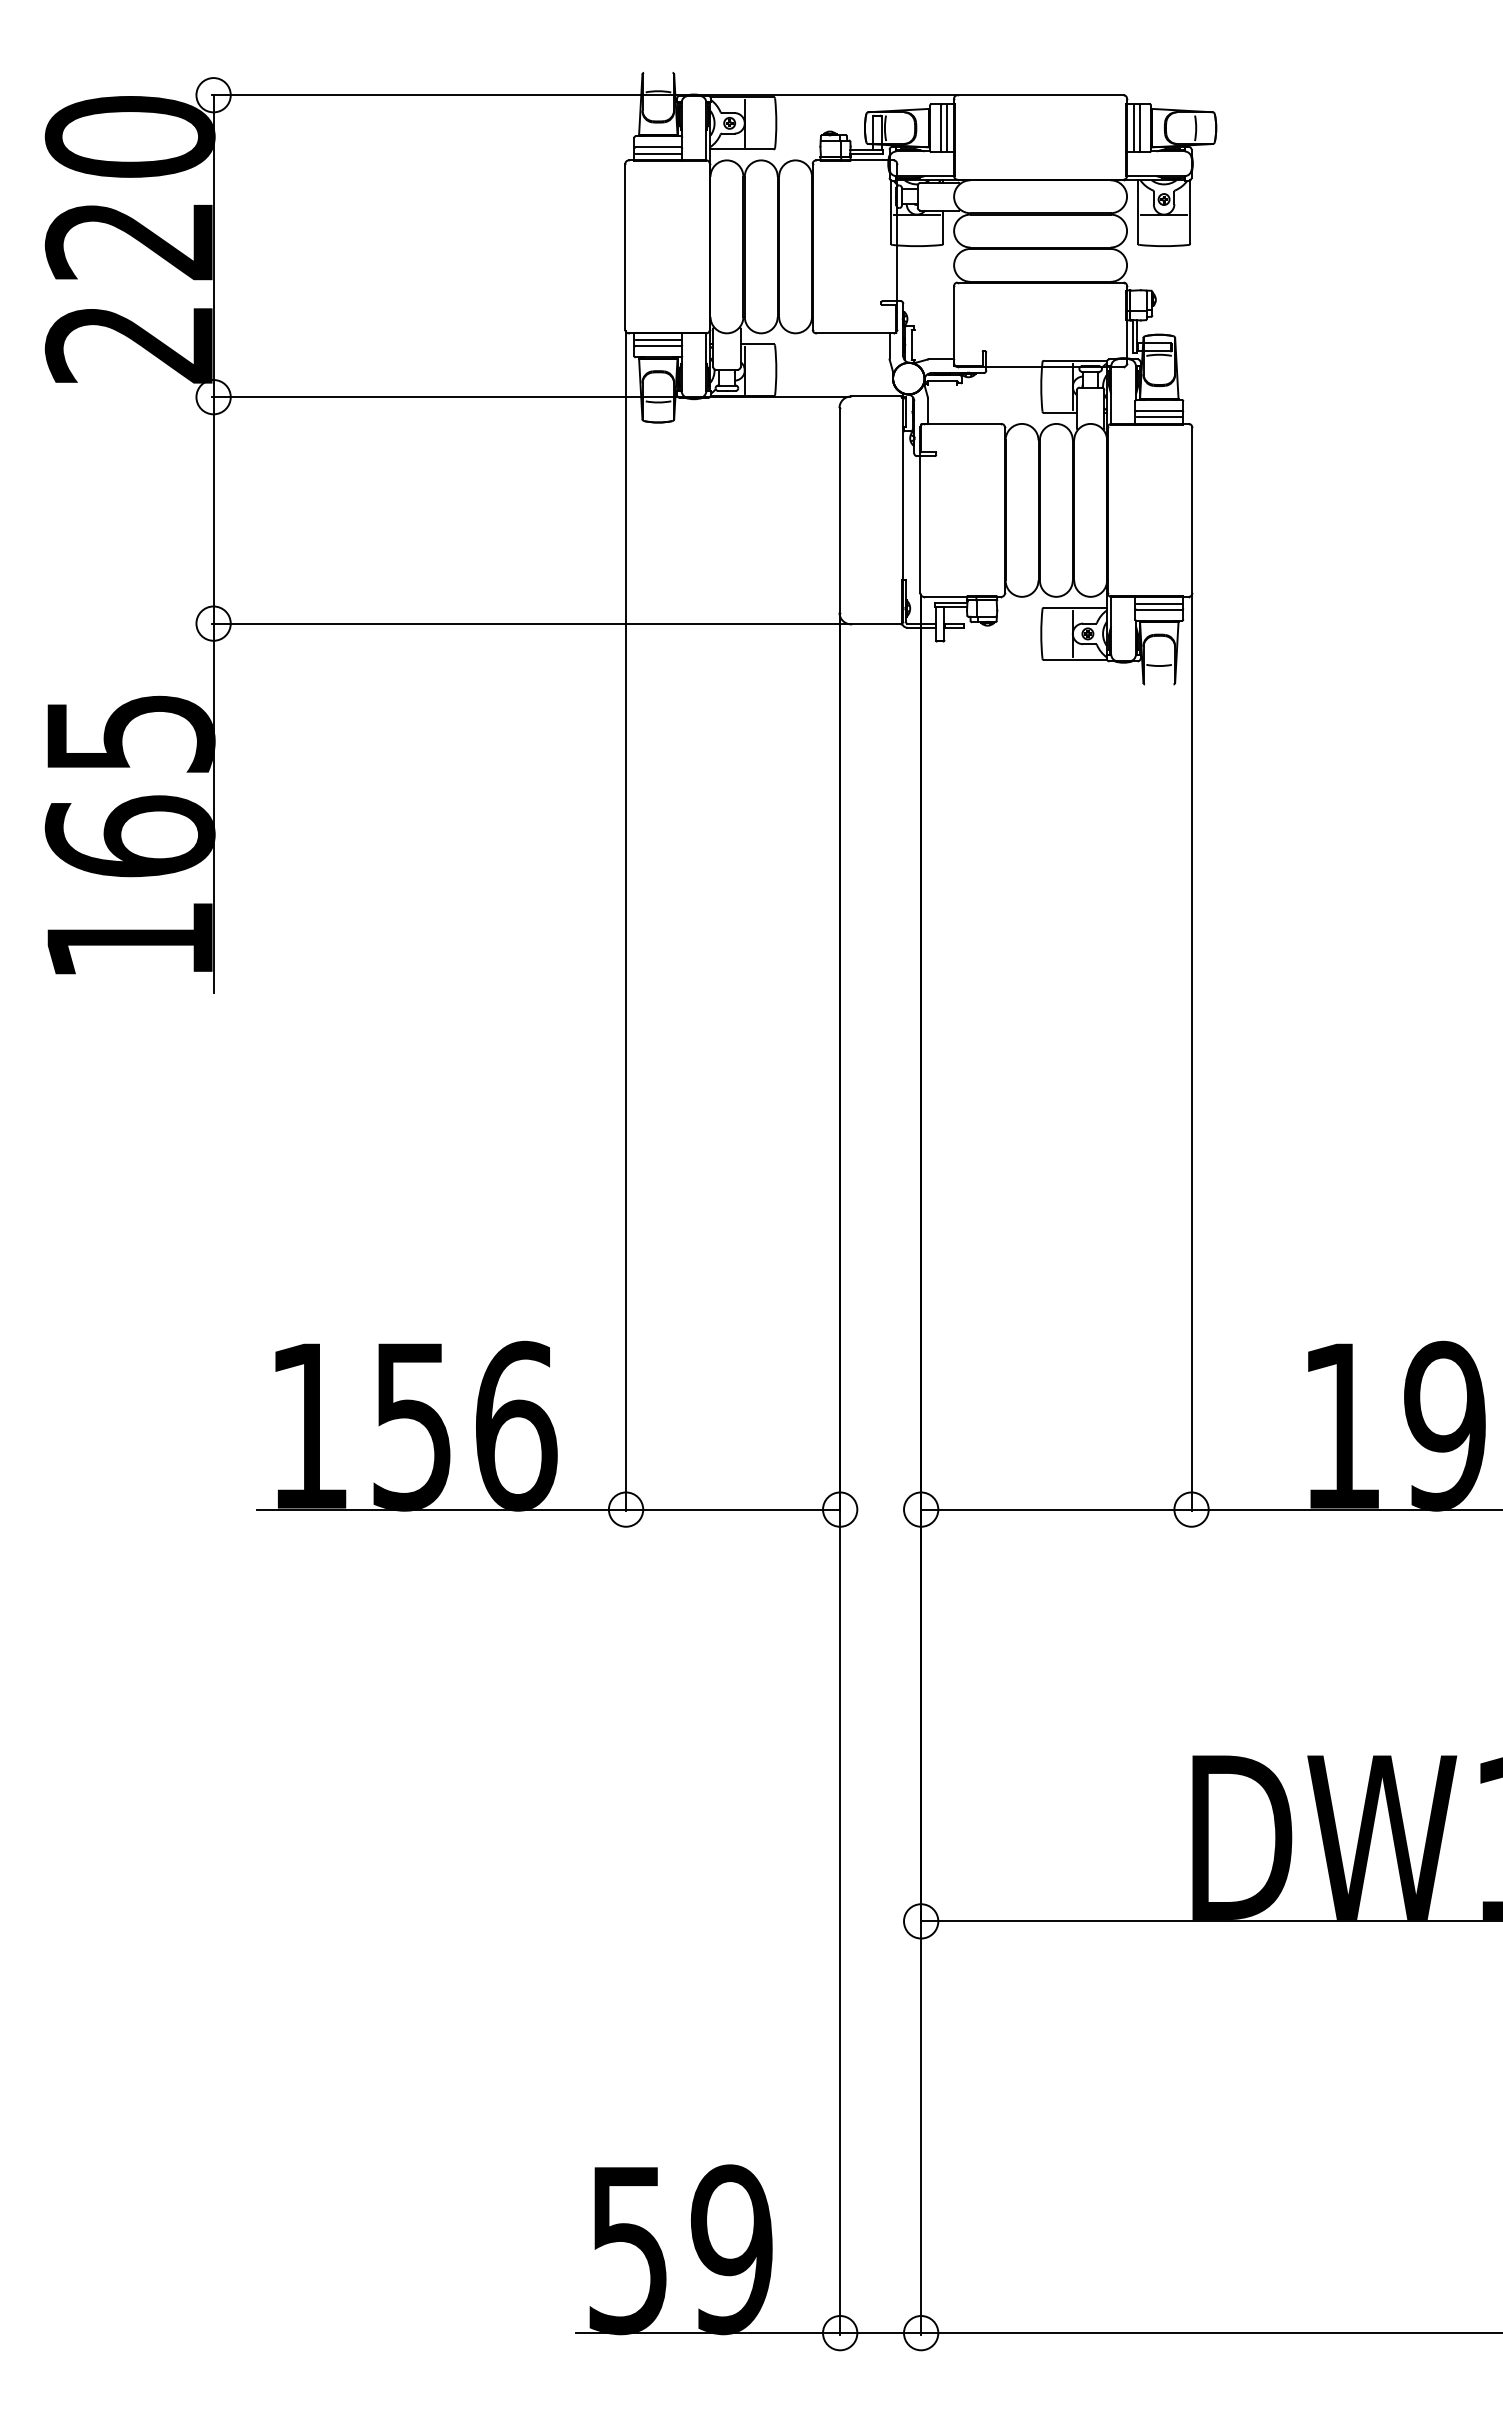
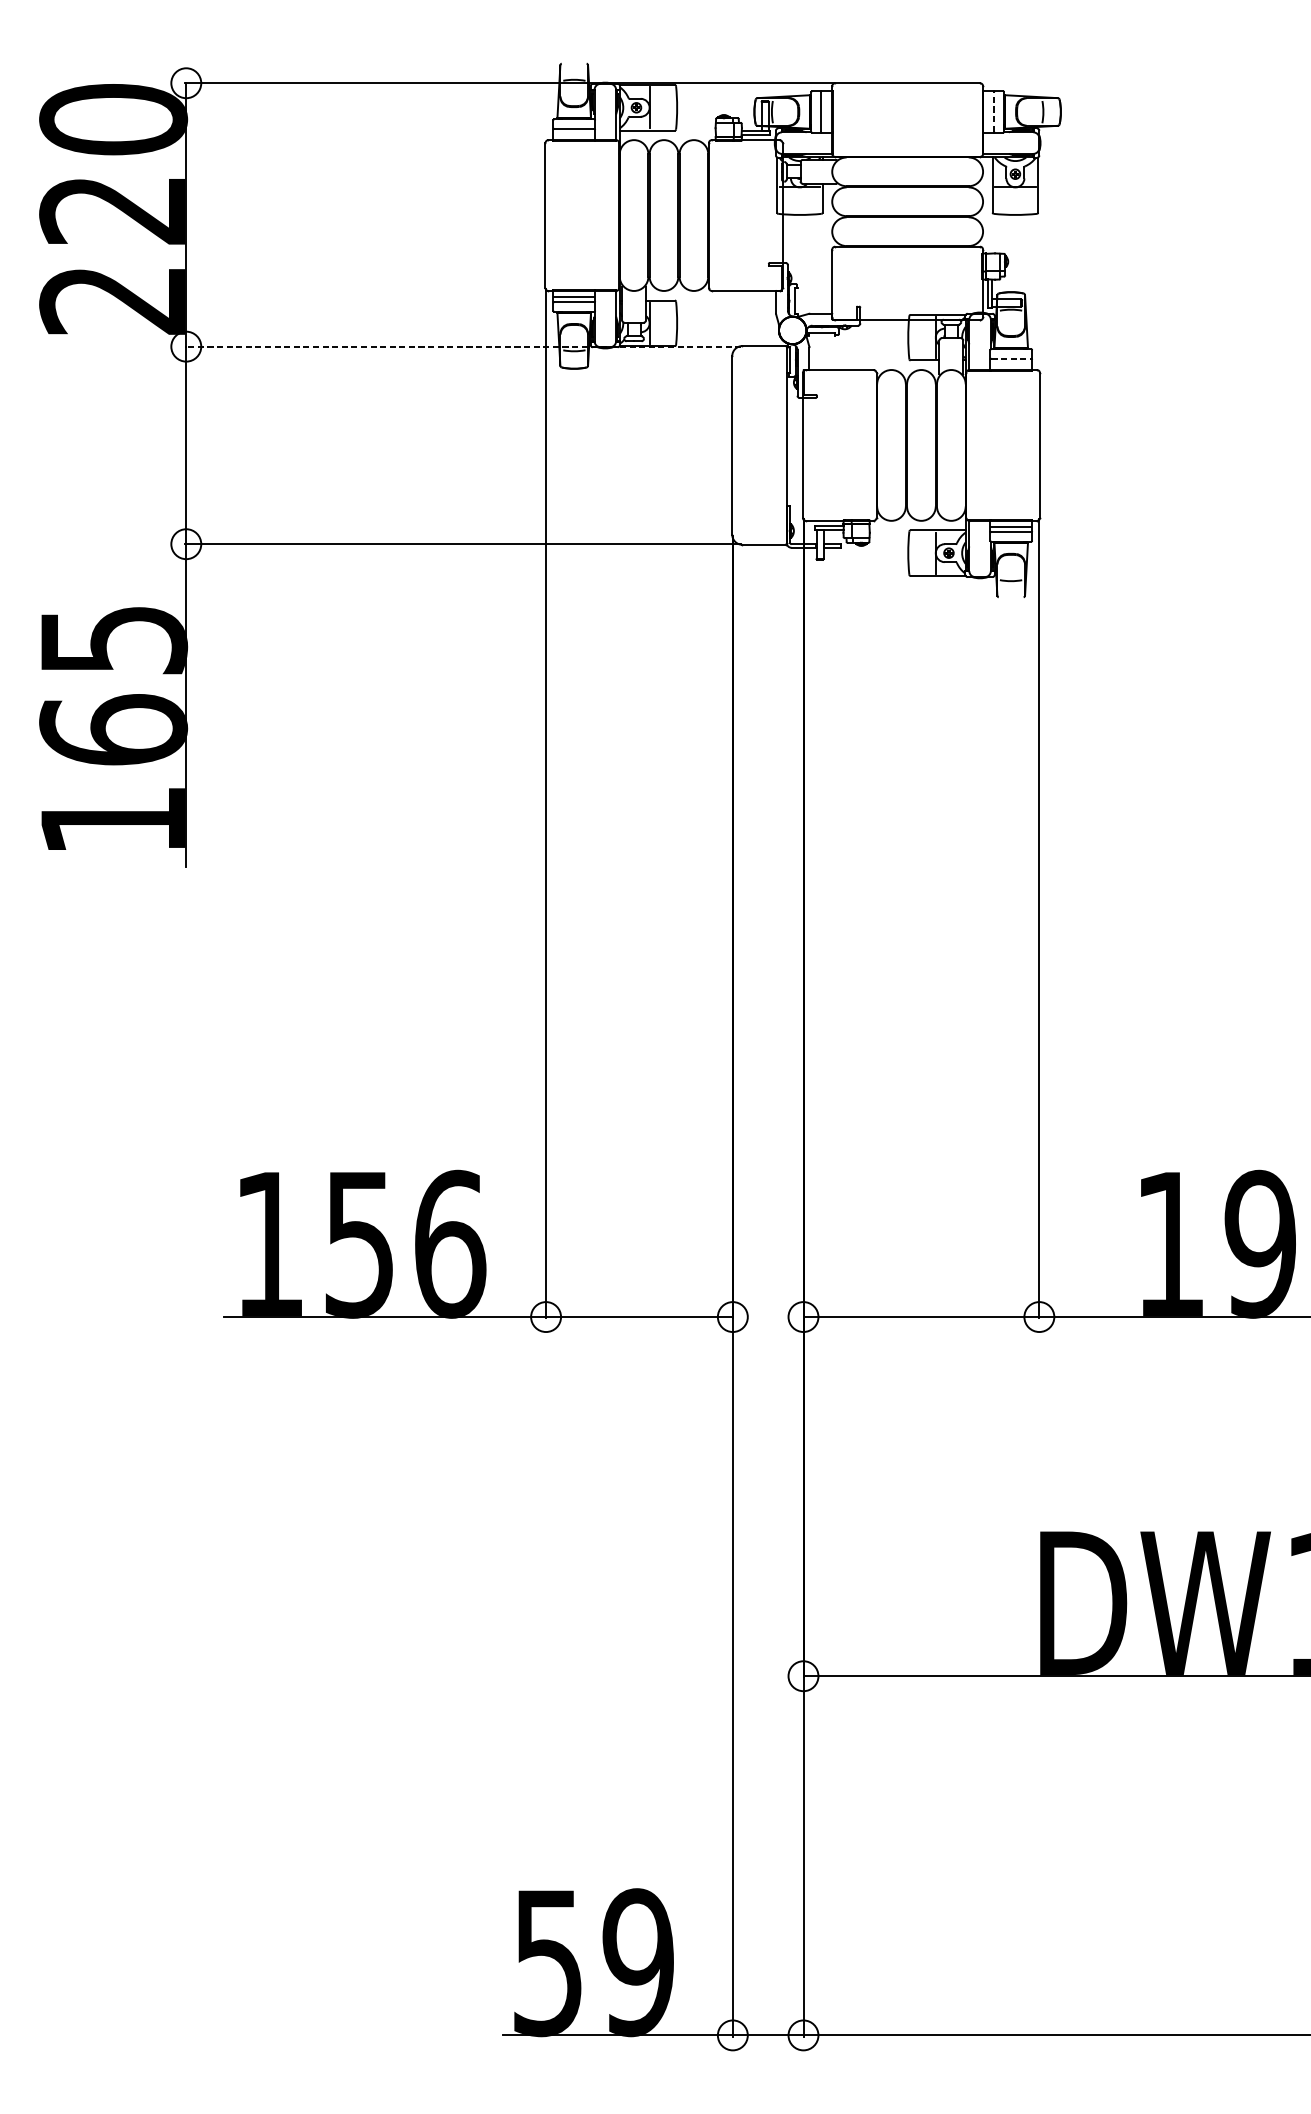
line: (947, 127) -> (826, 111), removed
line: (1133, 127) -> (988, 111), removed
line: (1140, 128) -> (994, 112), solid -> dashed
line: (658, 153) -> (574, 134), removed
line: (531, 397) -> (463, 346), solid -> dashed
line: (1159, 410) -> (1011, 358), solid -> dashed
line: (1159, 417) -> (1011, 364), removed

